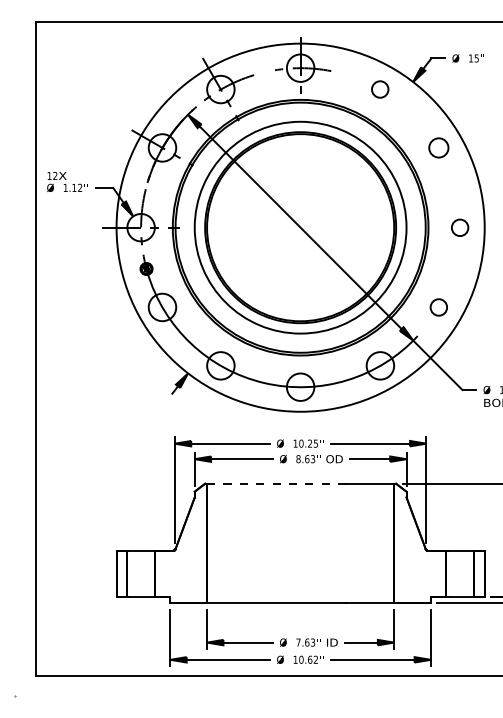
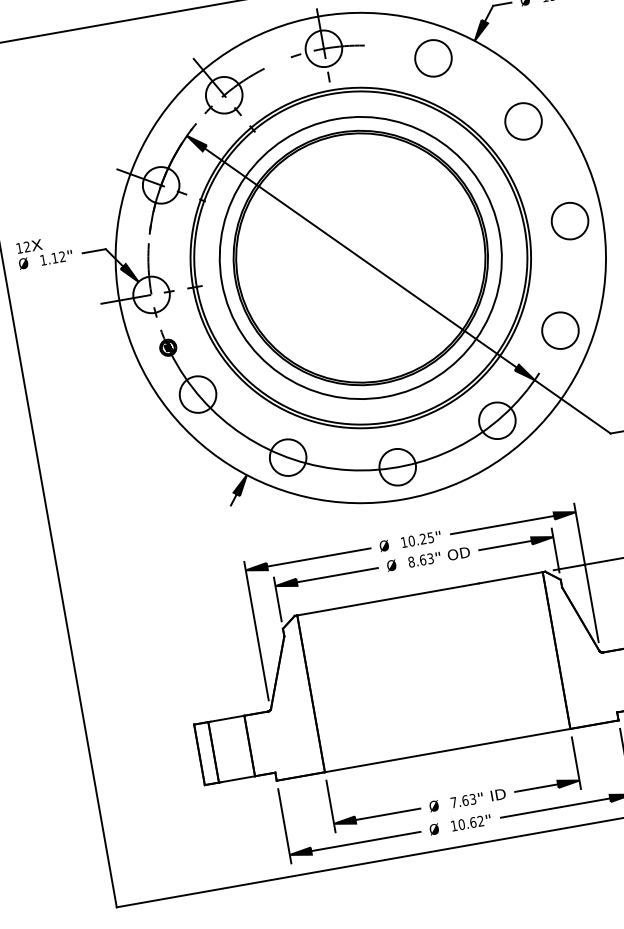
circle: (379, 89) -> (432, 58), size x1.67
circle: (438, 147) -> (523, 120), size x1.43
circle: (459, 227) -> (569, 221), size x1.67
circle: (438, 307) -> (560, 330), size x1.67
line: (276, 483) -> (388, 599), dashed -> solid

